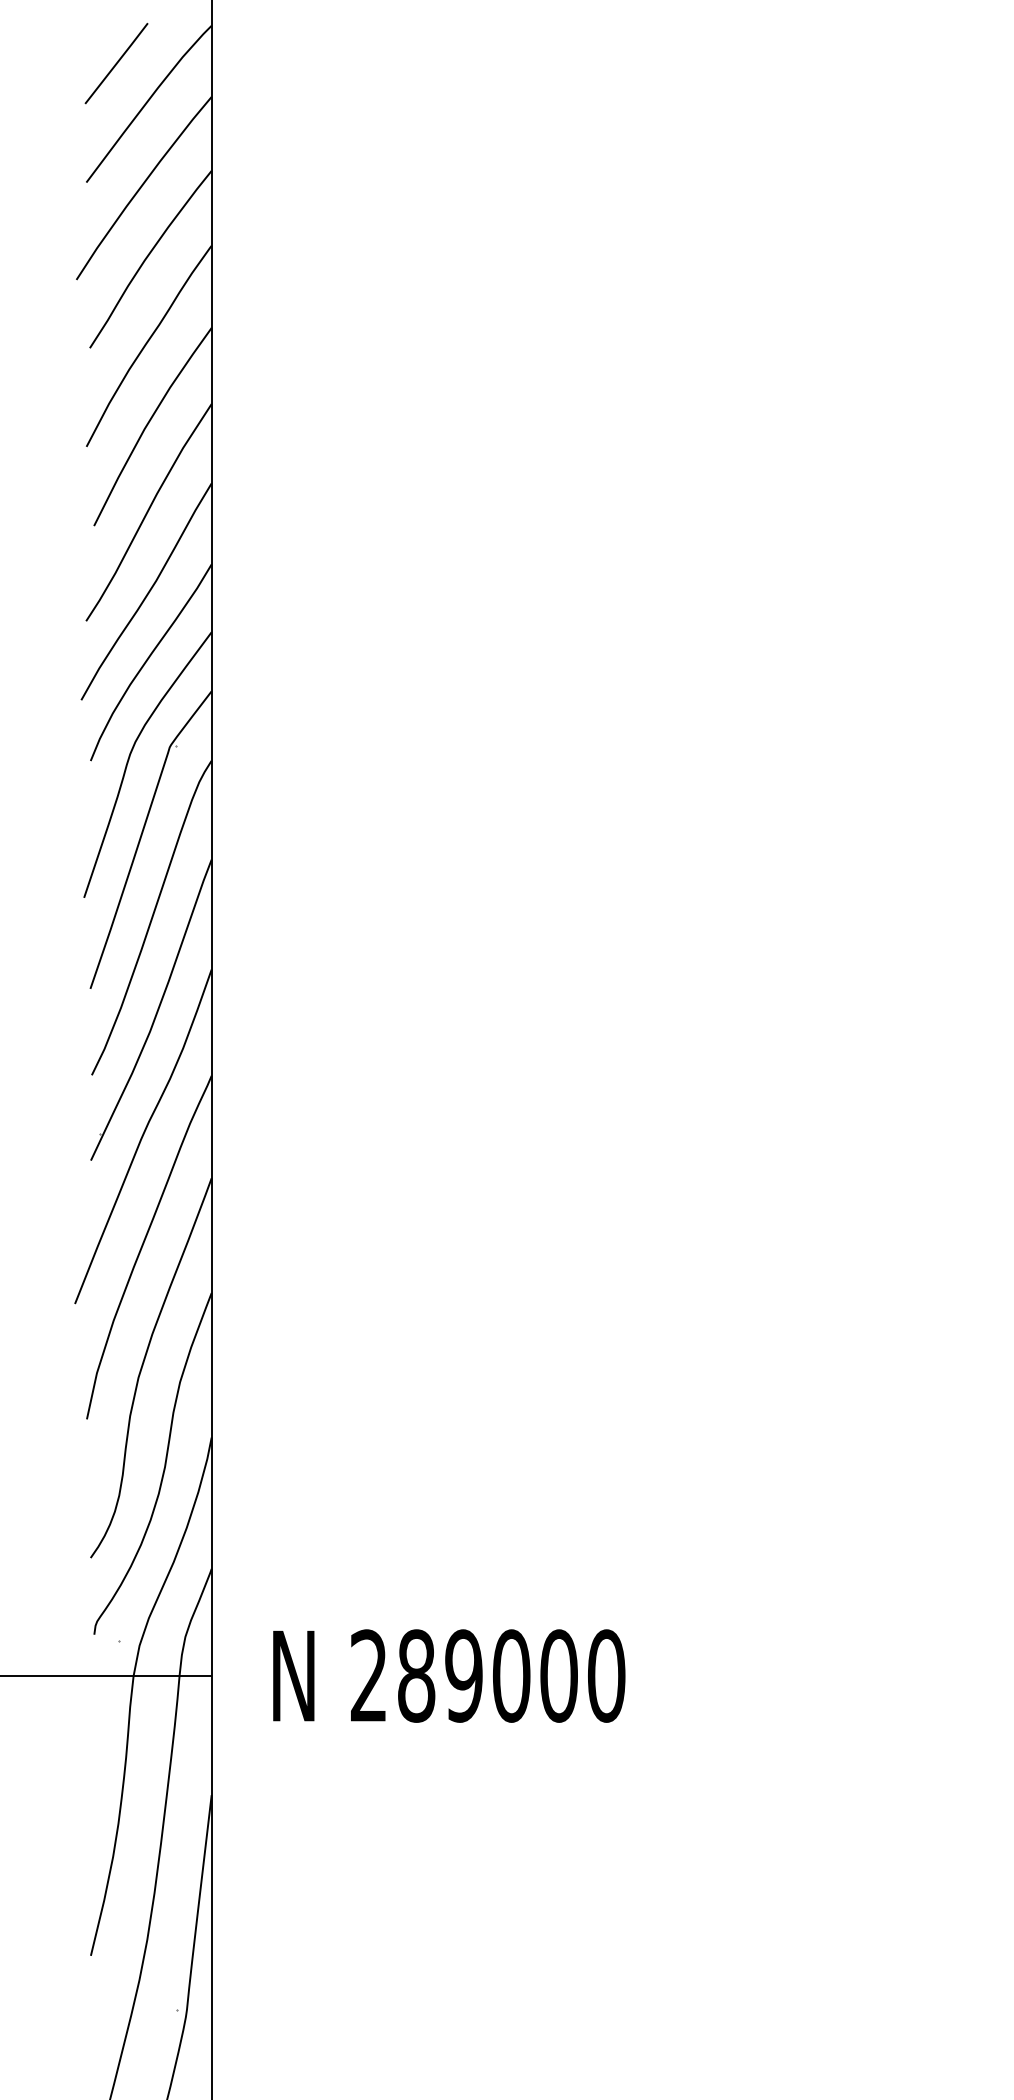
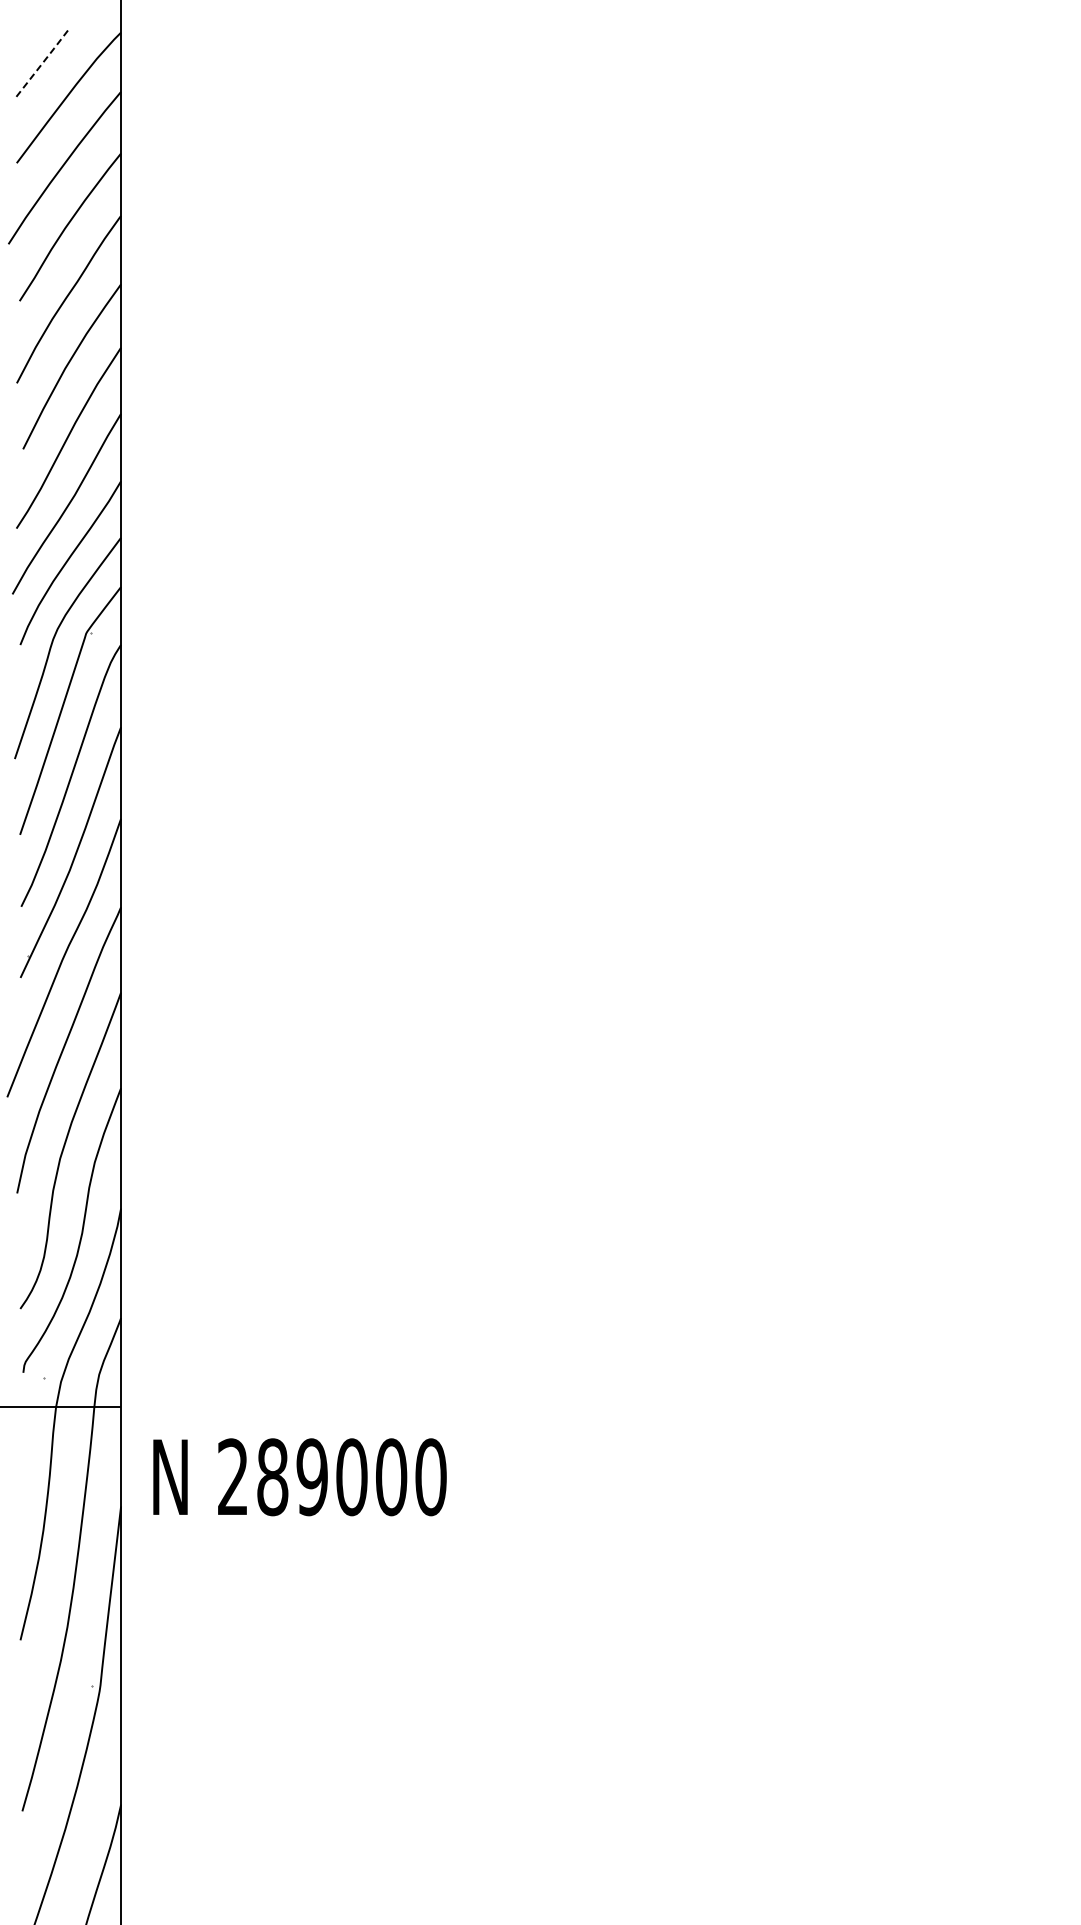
line: (117, 62) -> (42, 63), solid -> dashed
text: (448, 1676) -> (299, 1477), moved

